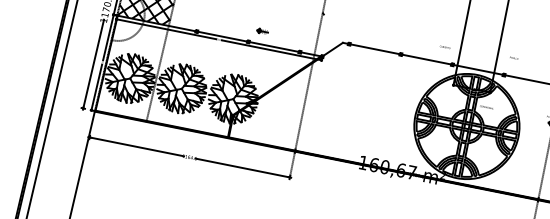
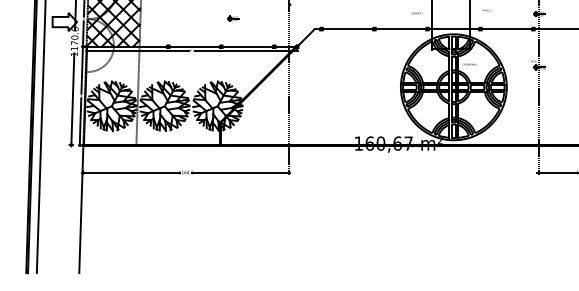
part: (262, 31) -> (233, 18), moved

